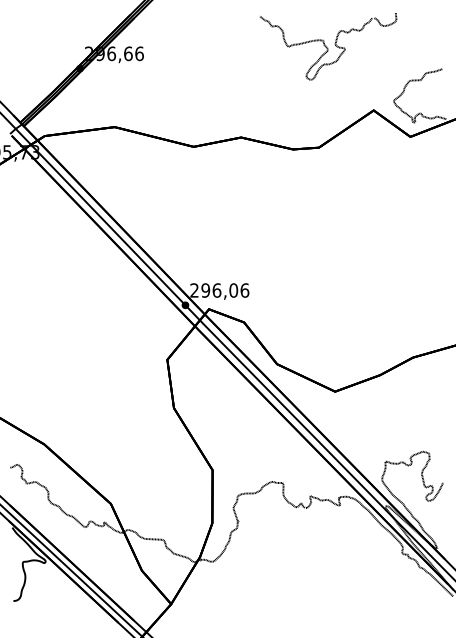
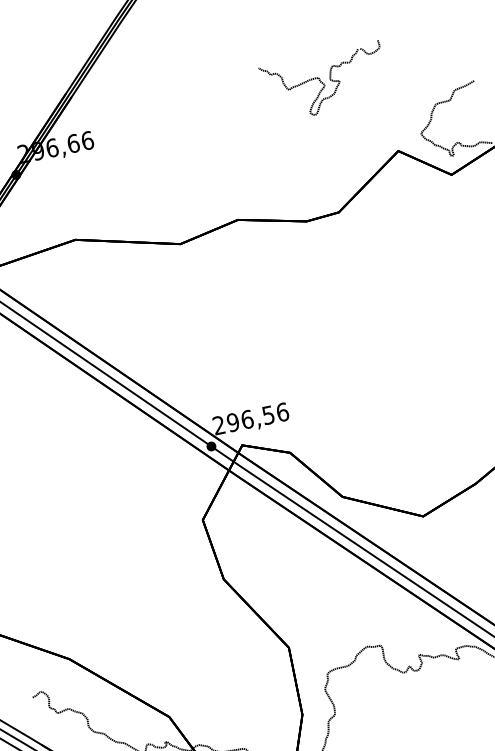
part: (328, 46) -> (324, 82), size x0.7
text: (233, 290) -> (268, 415), 296,06 -> 296,56

